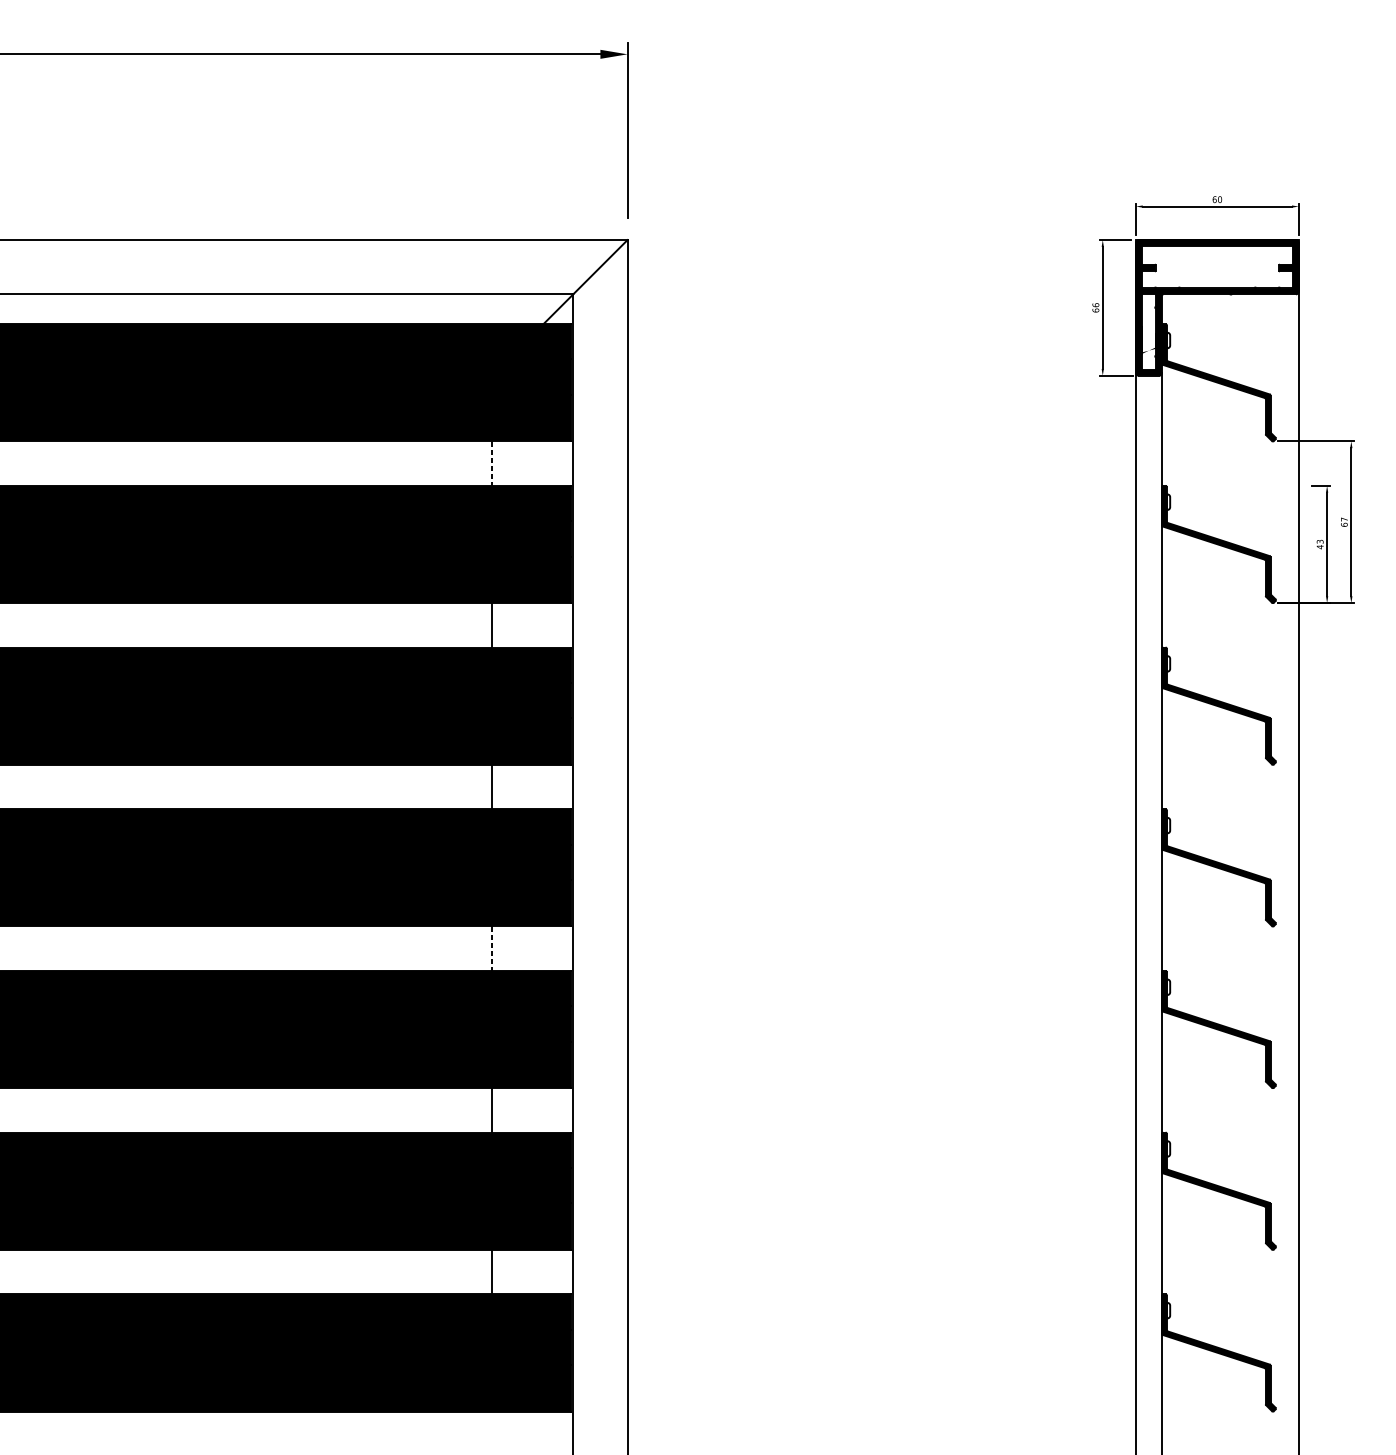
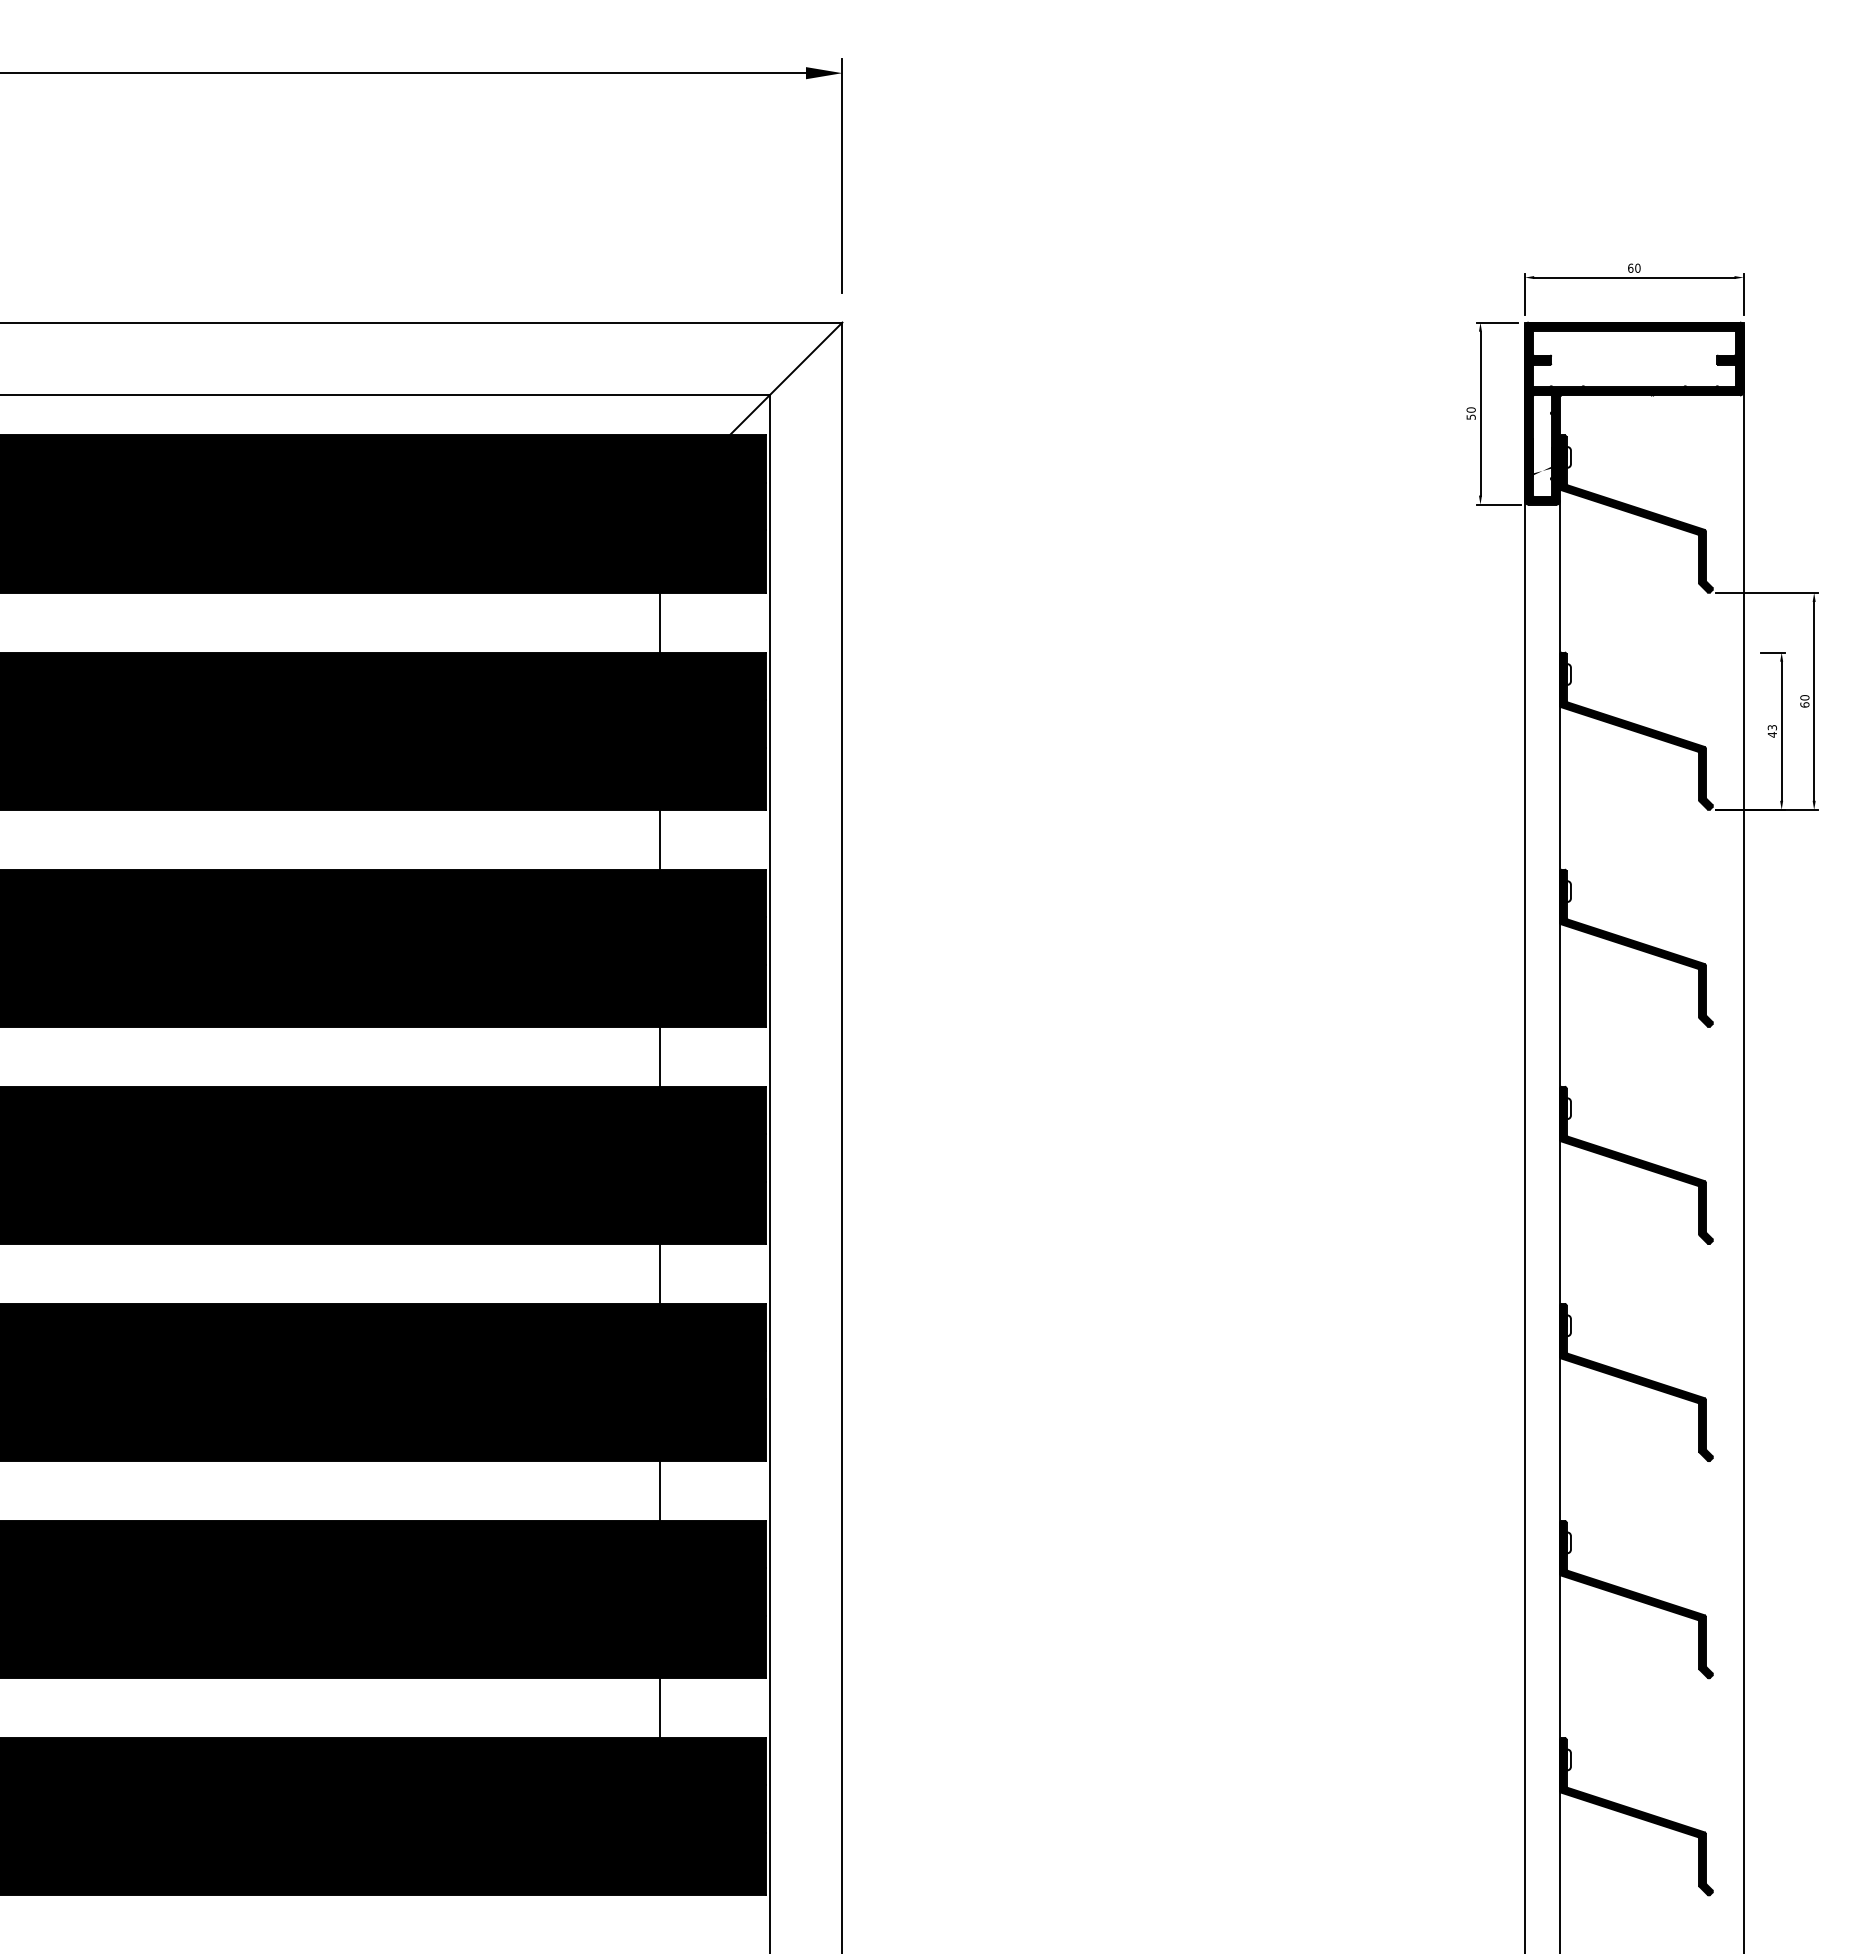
text: (1095, 307) -> (1470, 413), 66 -> 50
line: (492, 463) -> (660, 622), dashed -> solid
text: (1344, 519) -> (1804, 697), 67 -> 60
line: (492, 948) -> (660, 1273), dashed -> solid

